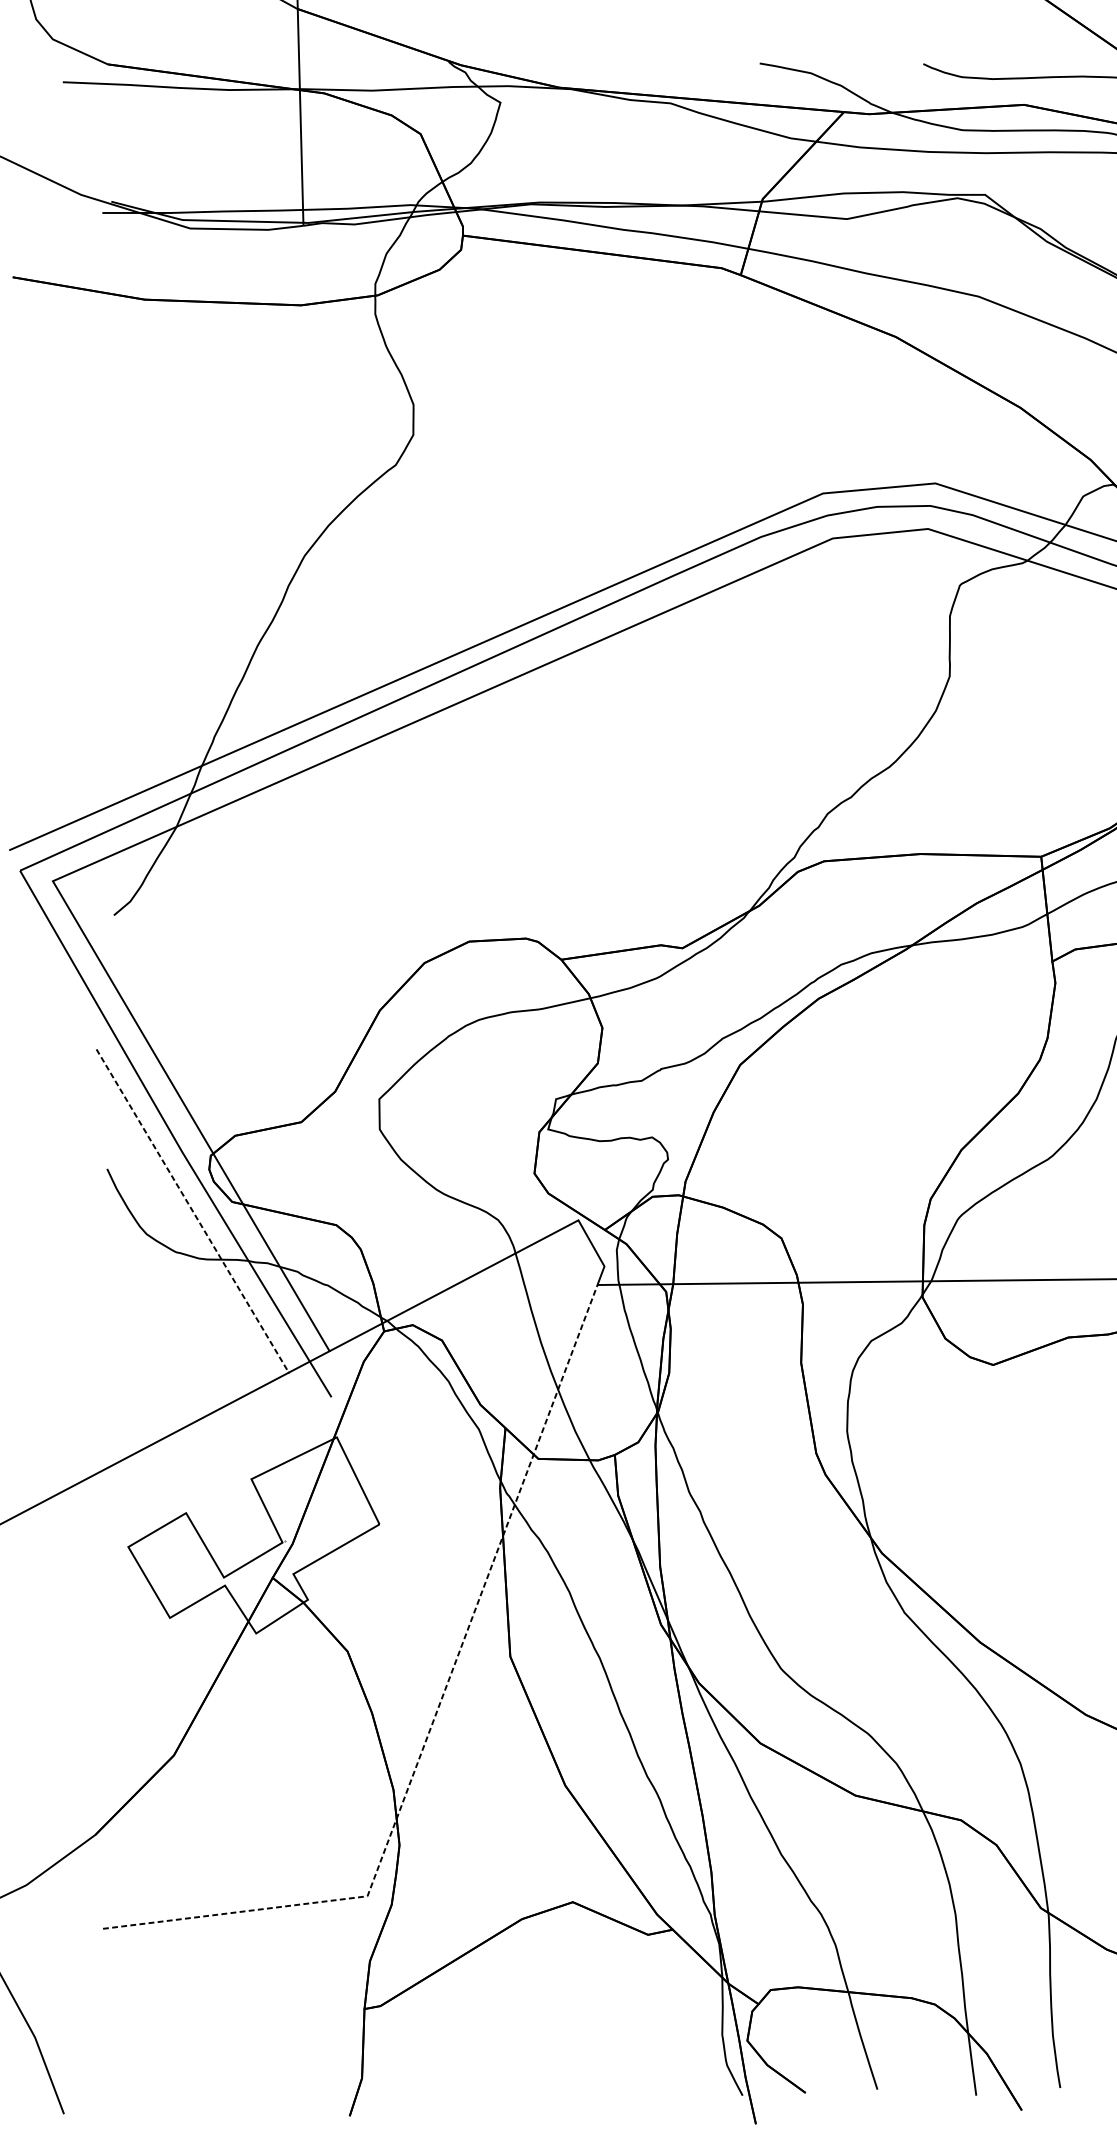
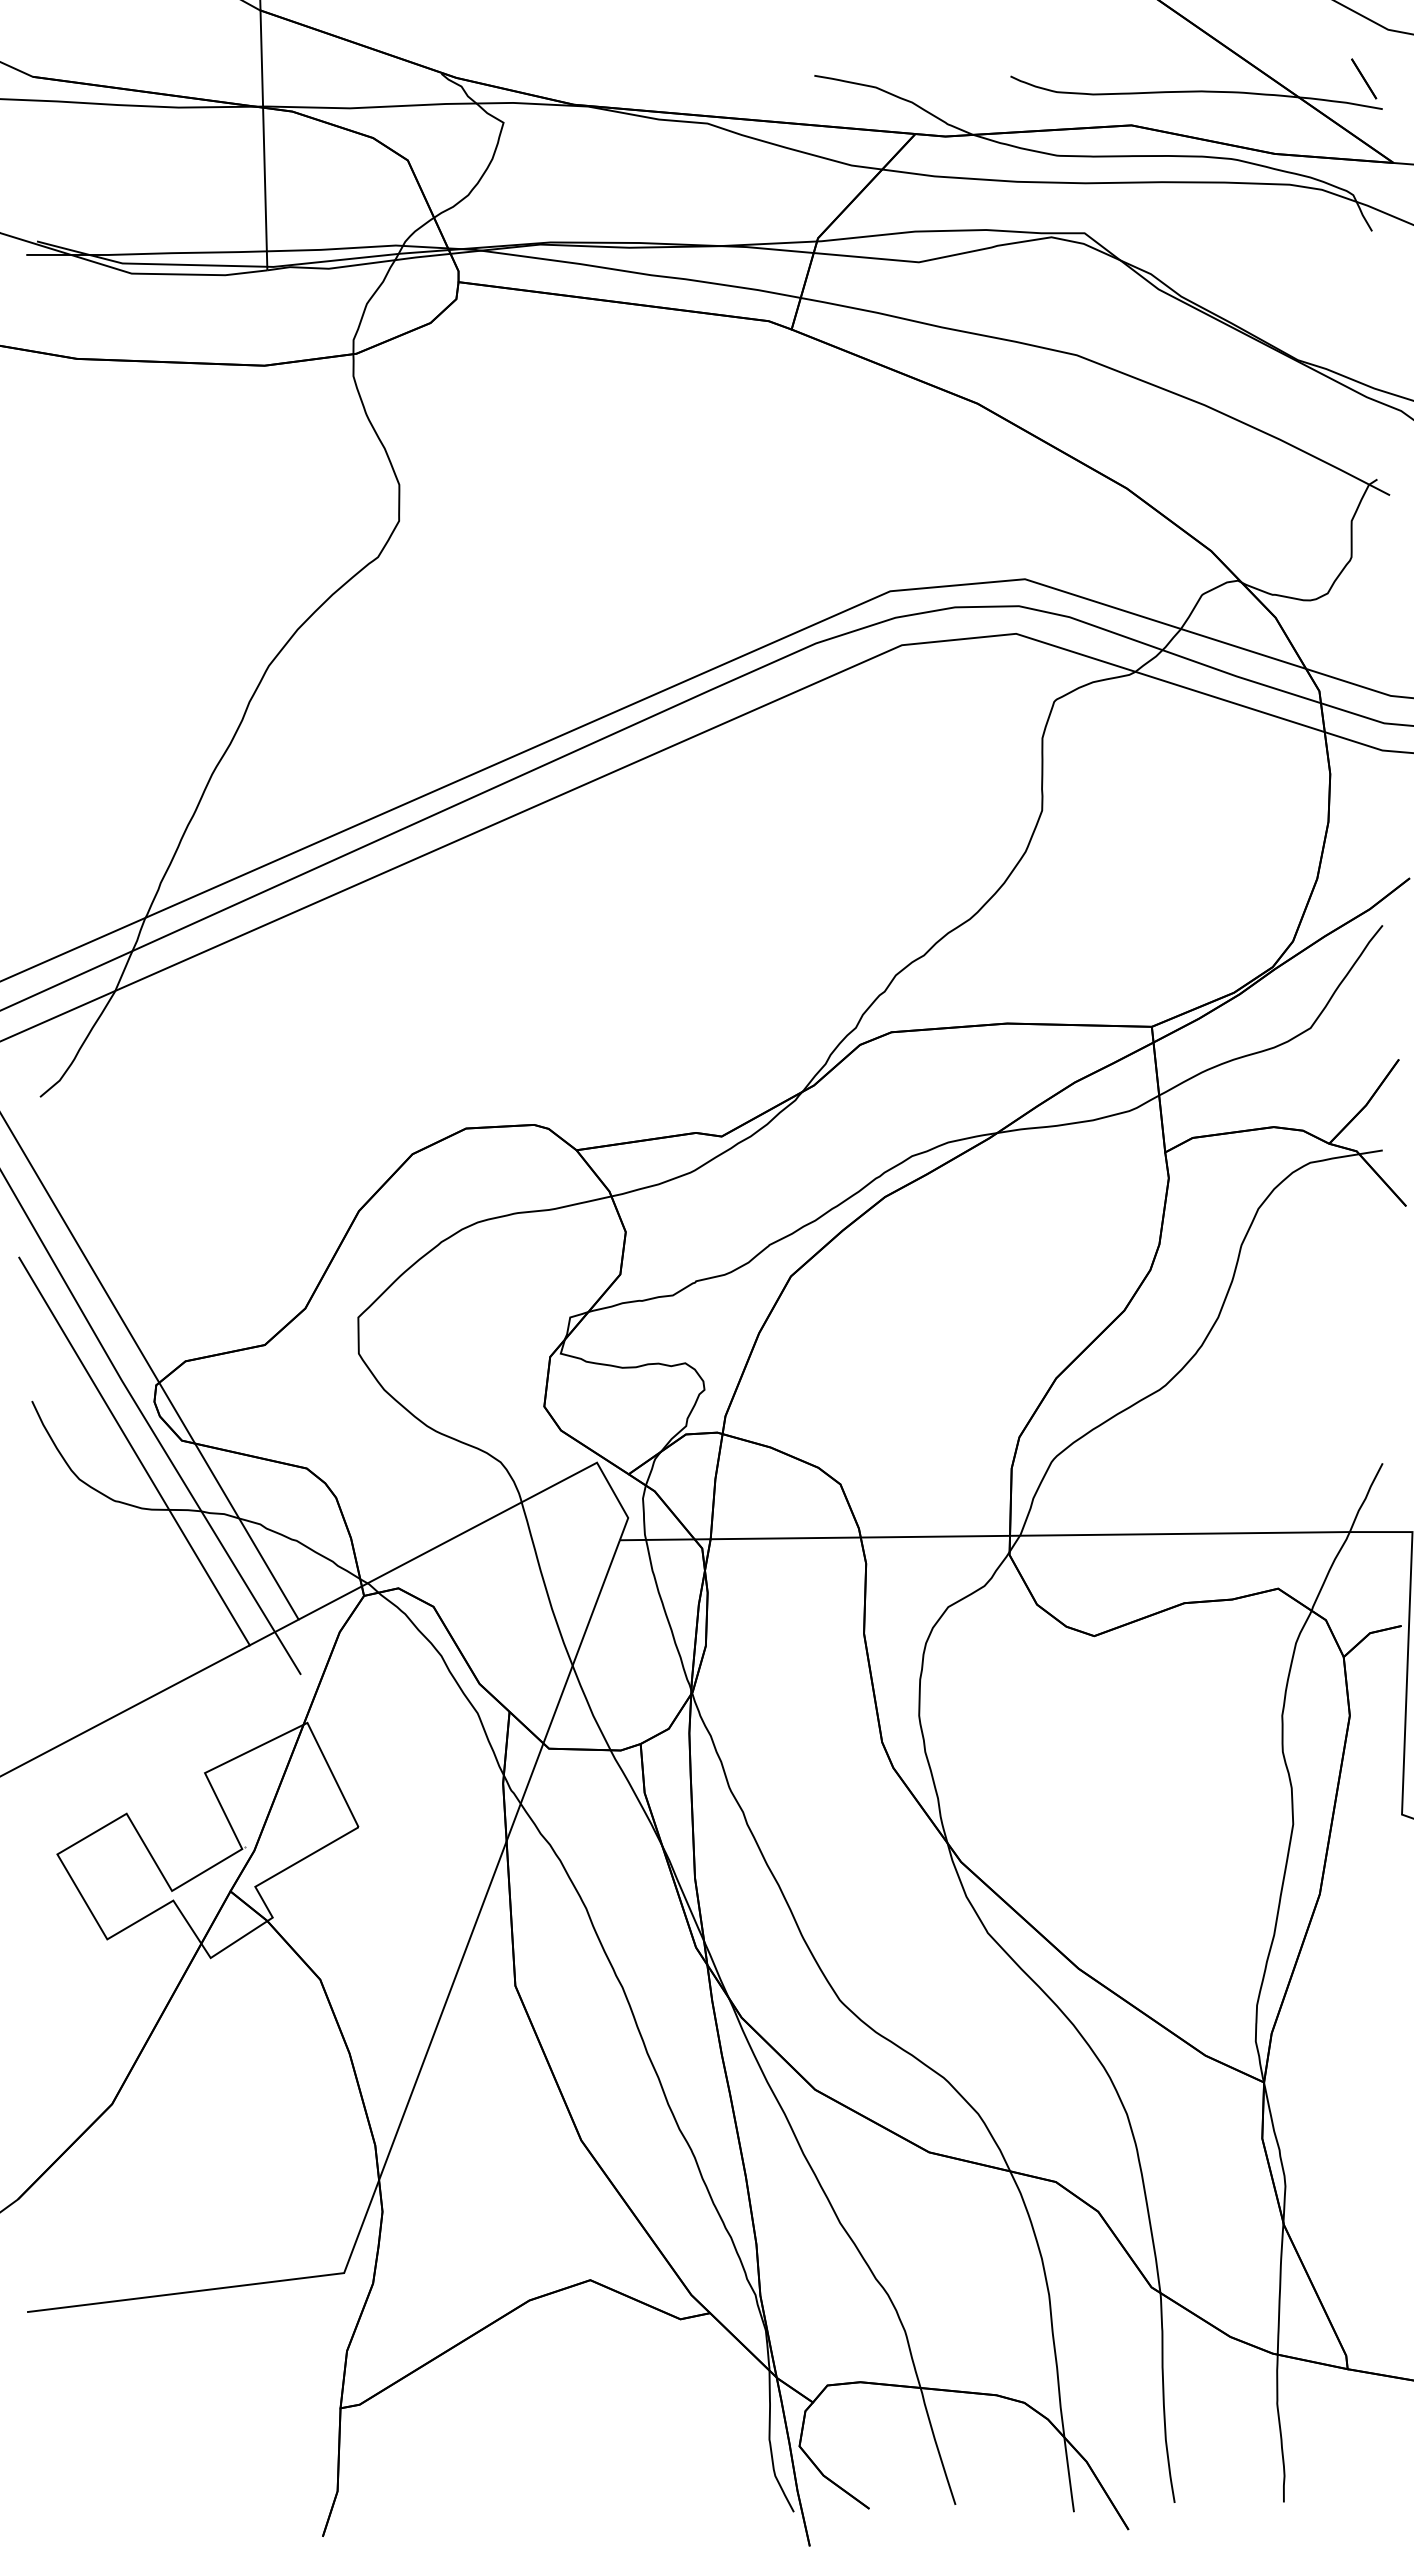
line: (192, 1210) -> (134, 1451), dashed -> solid
line: (435, 1715) -> (425, 2056), dashed -> solid

